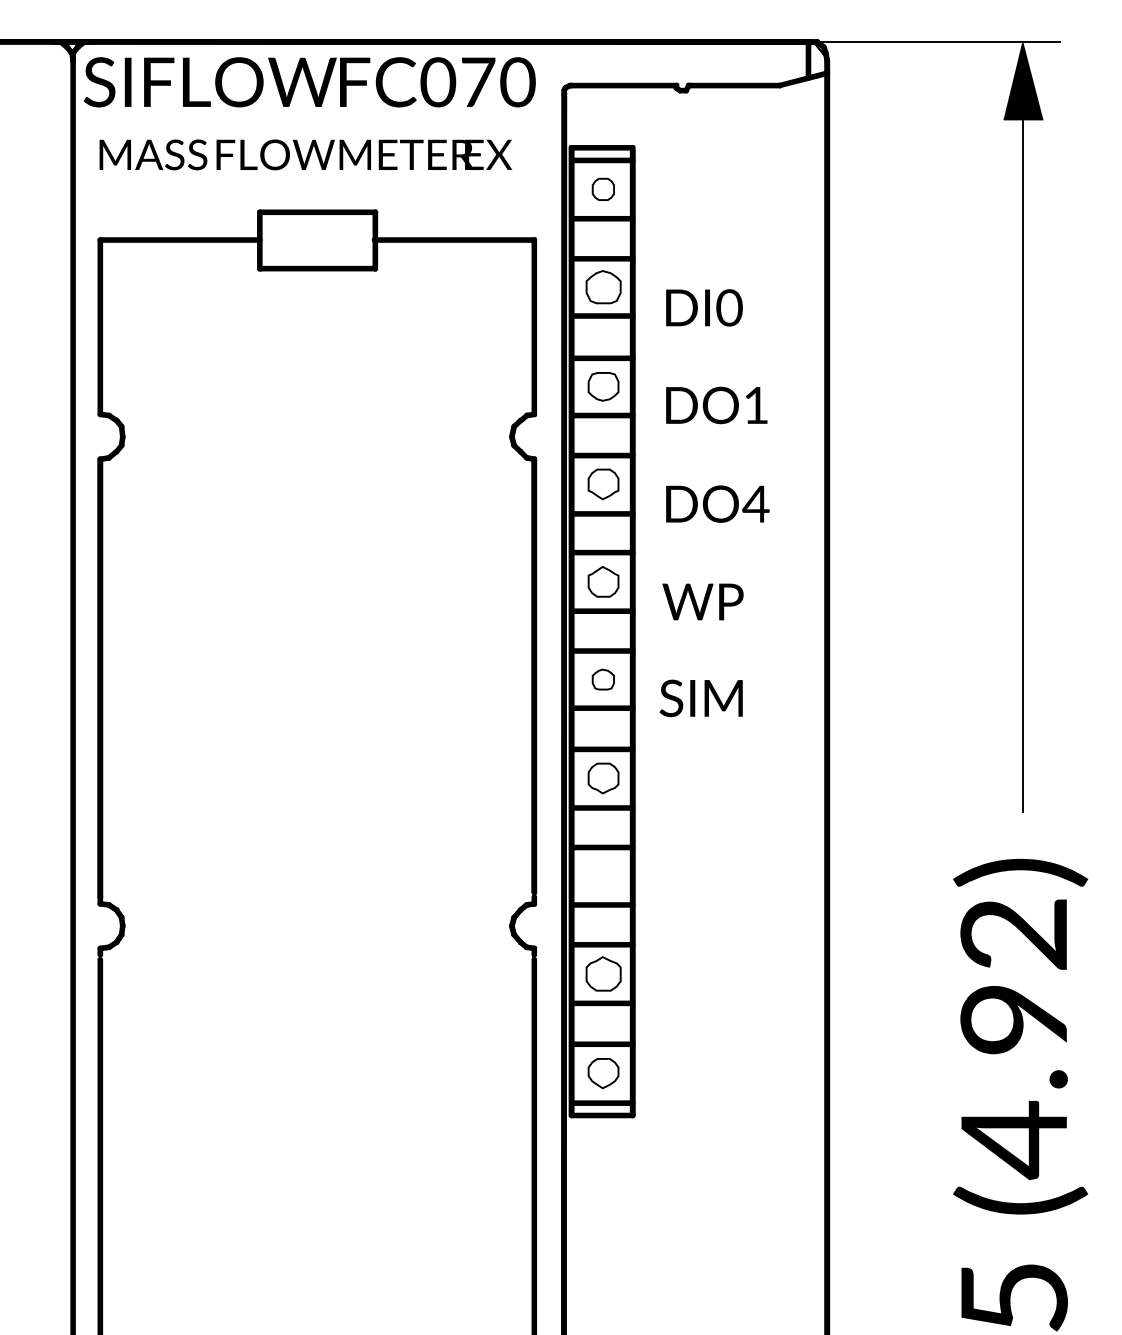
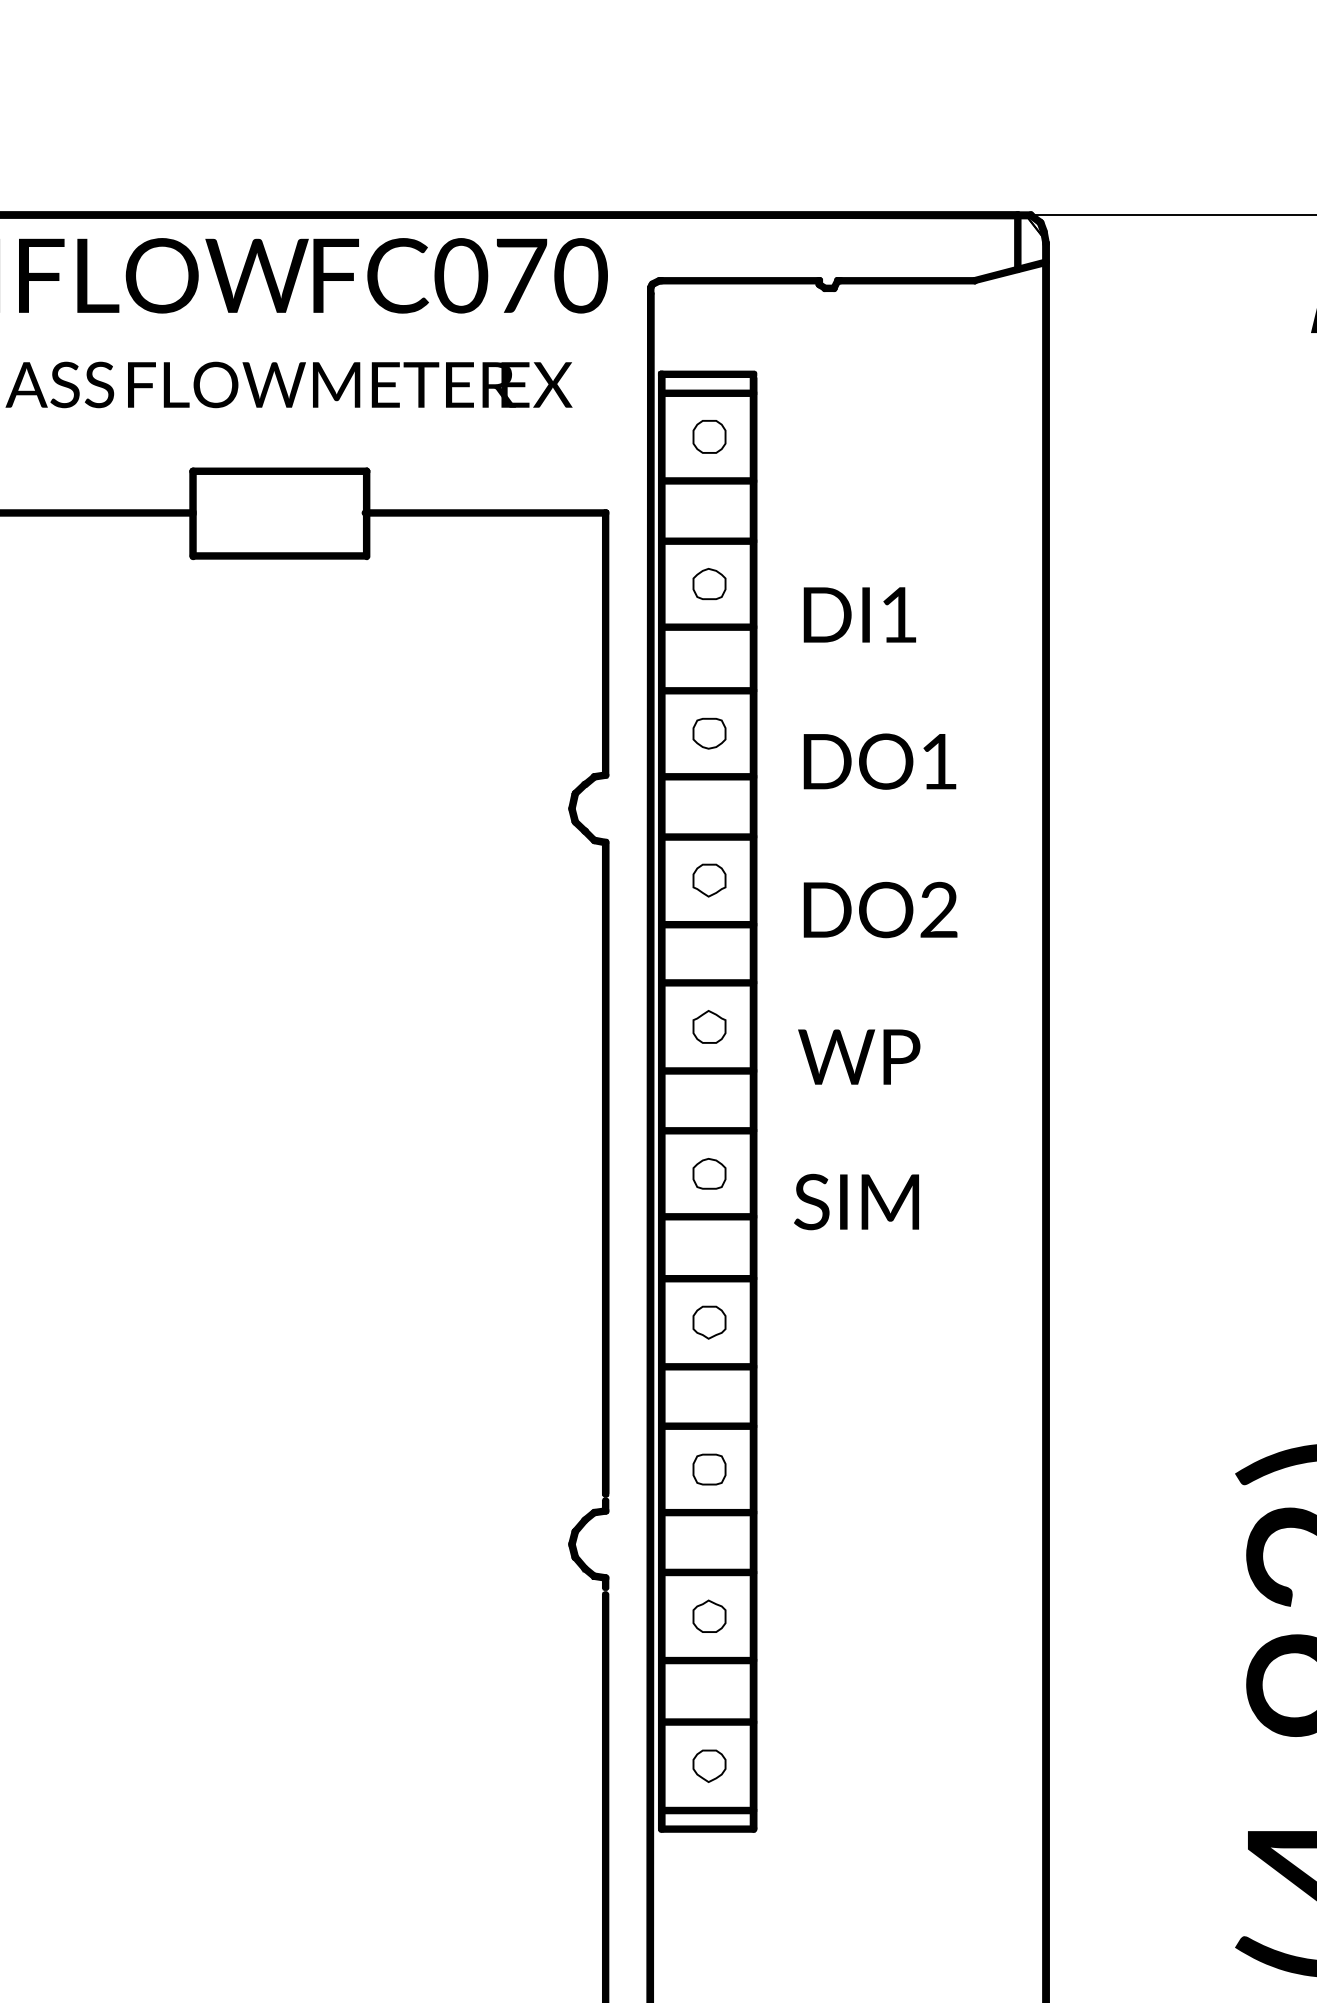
part: (602, 287) -> (708, 584), size x0.62
text: (729, 307) -> (899, 614), DI0 -> DI1
part: (602, 386) -> (708, 733), size x0.71
part: (602, 484) -> (708, 880), size x0.71
text: (755, 503) -> (938, 909), DO4 -> DO2
part: (602, 581) -> (708, 1026), size x0.71
part: (602, 778) -> (708, 1322), size x0.71
part: (602, 876) -> (708, 1469), added
part: (602, 973) -> (708, 1615), size x0.62
part: (602, 1073) -> (708, 1765), size x0.71

